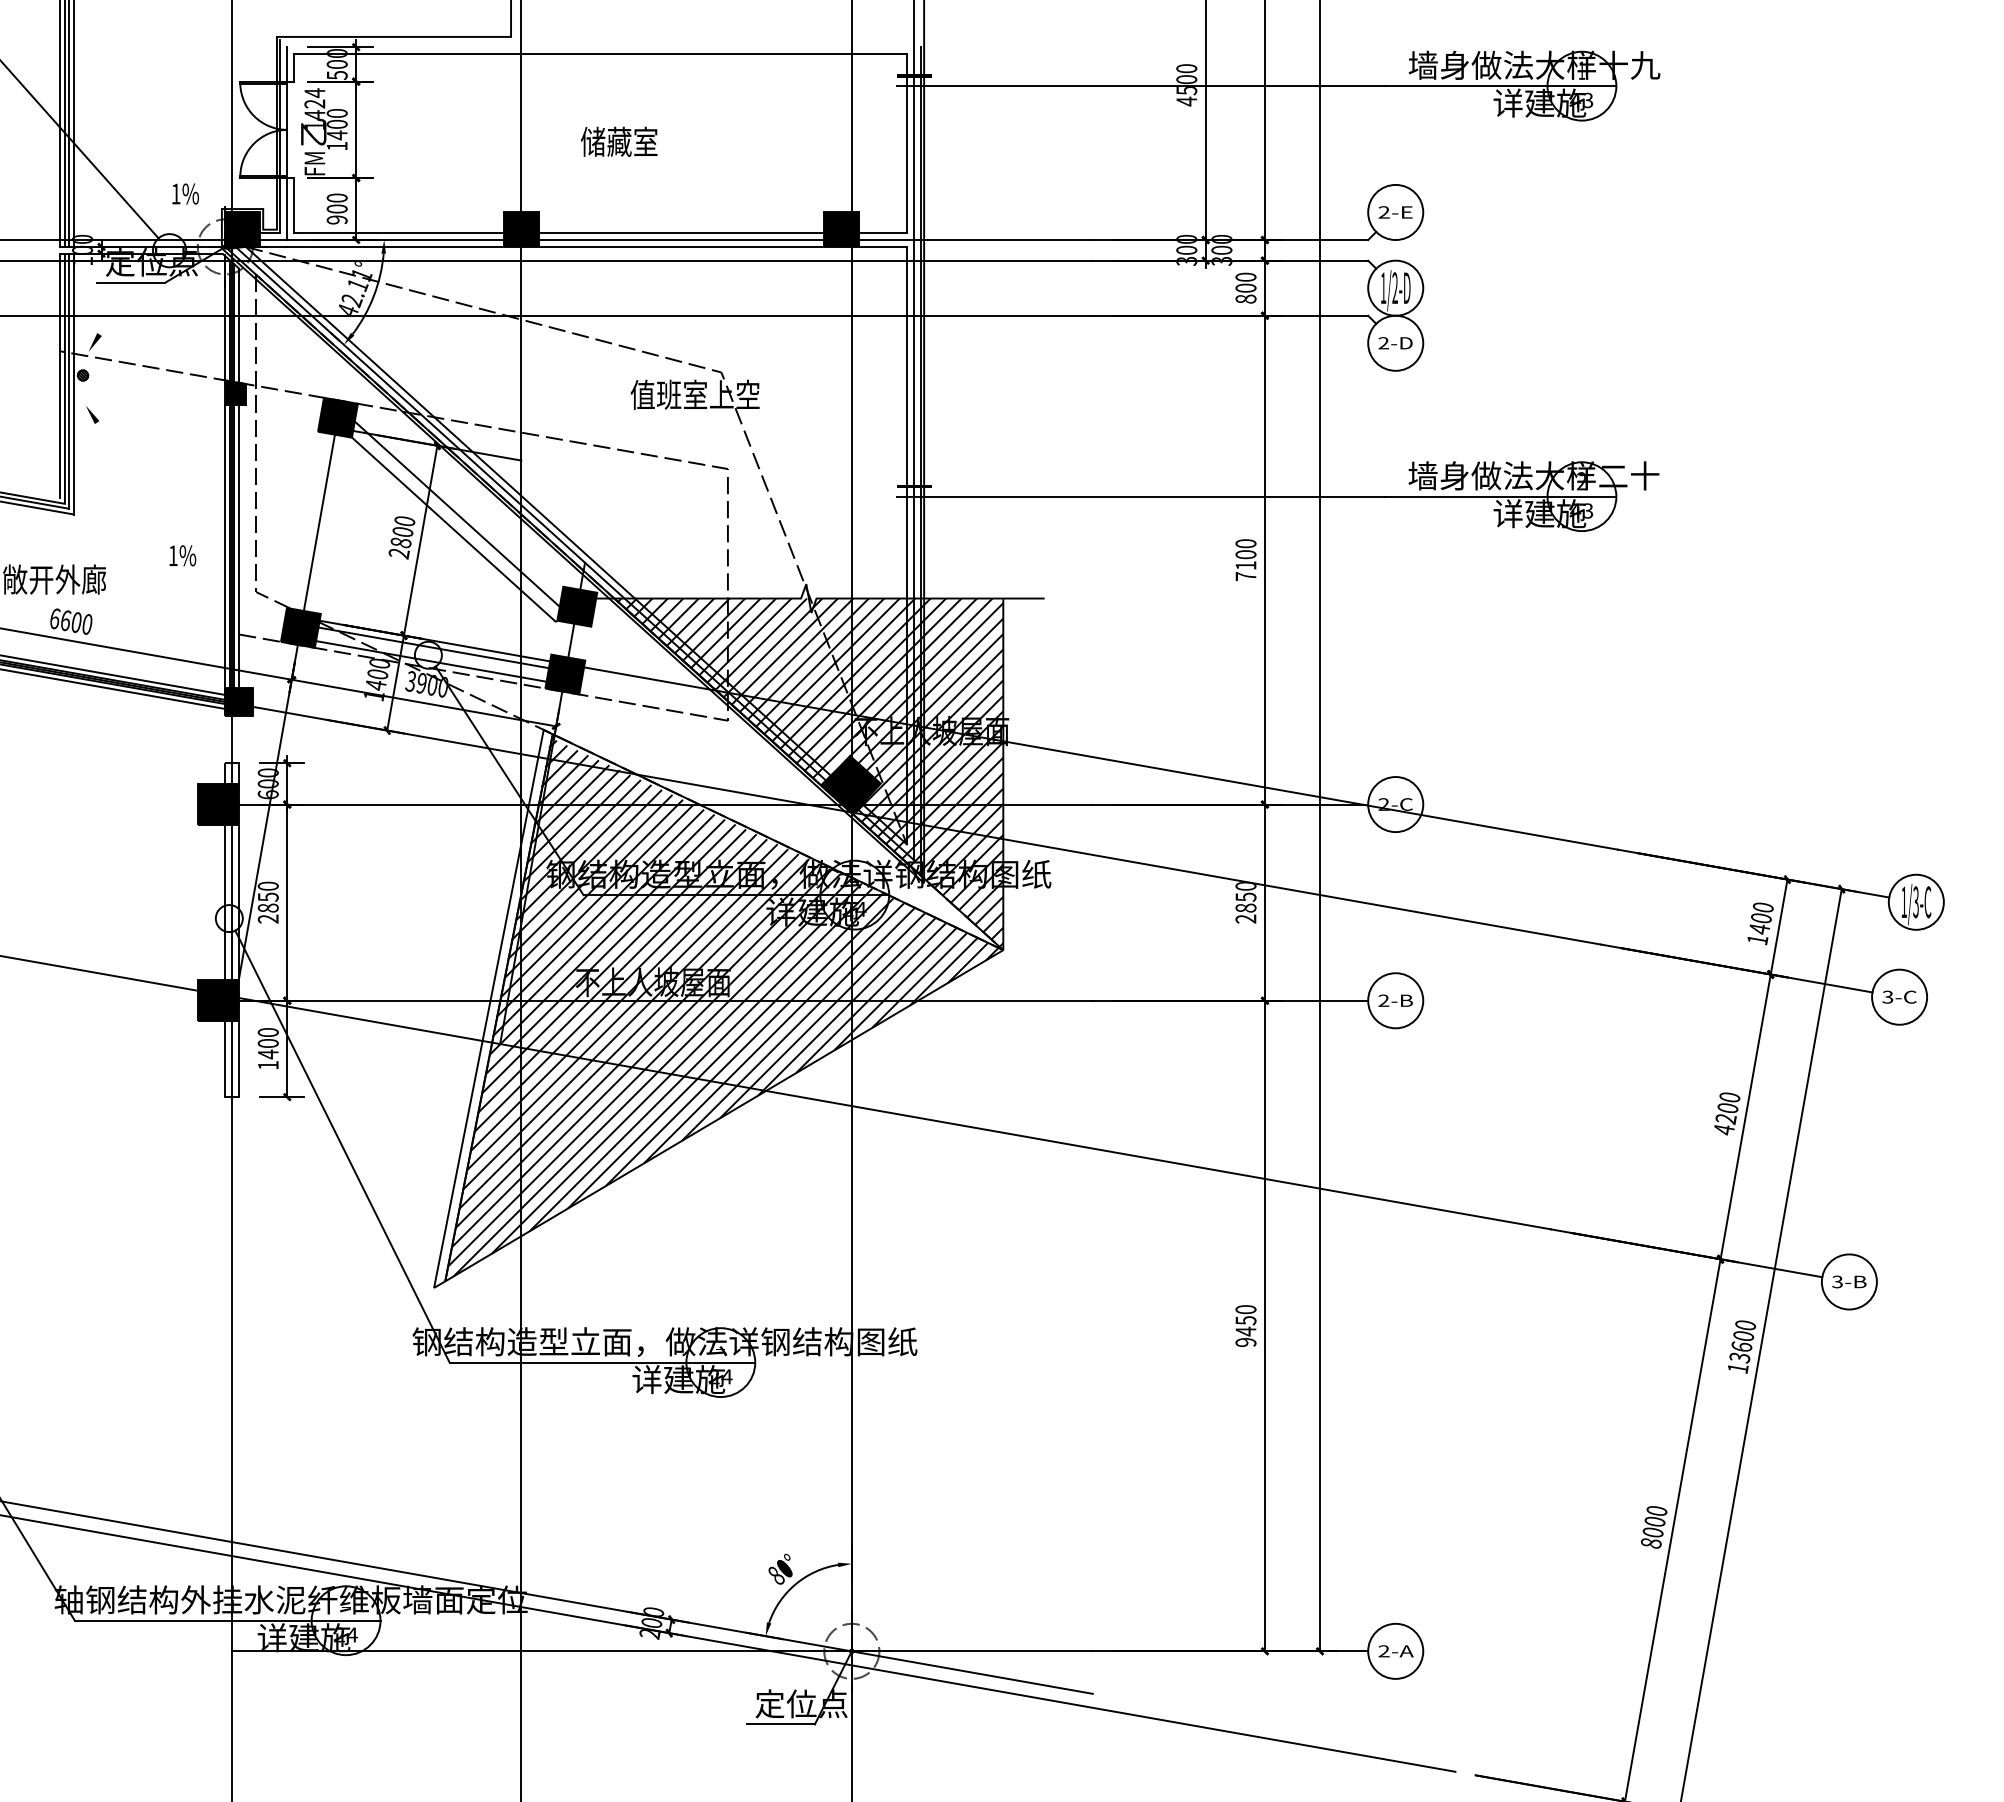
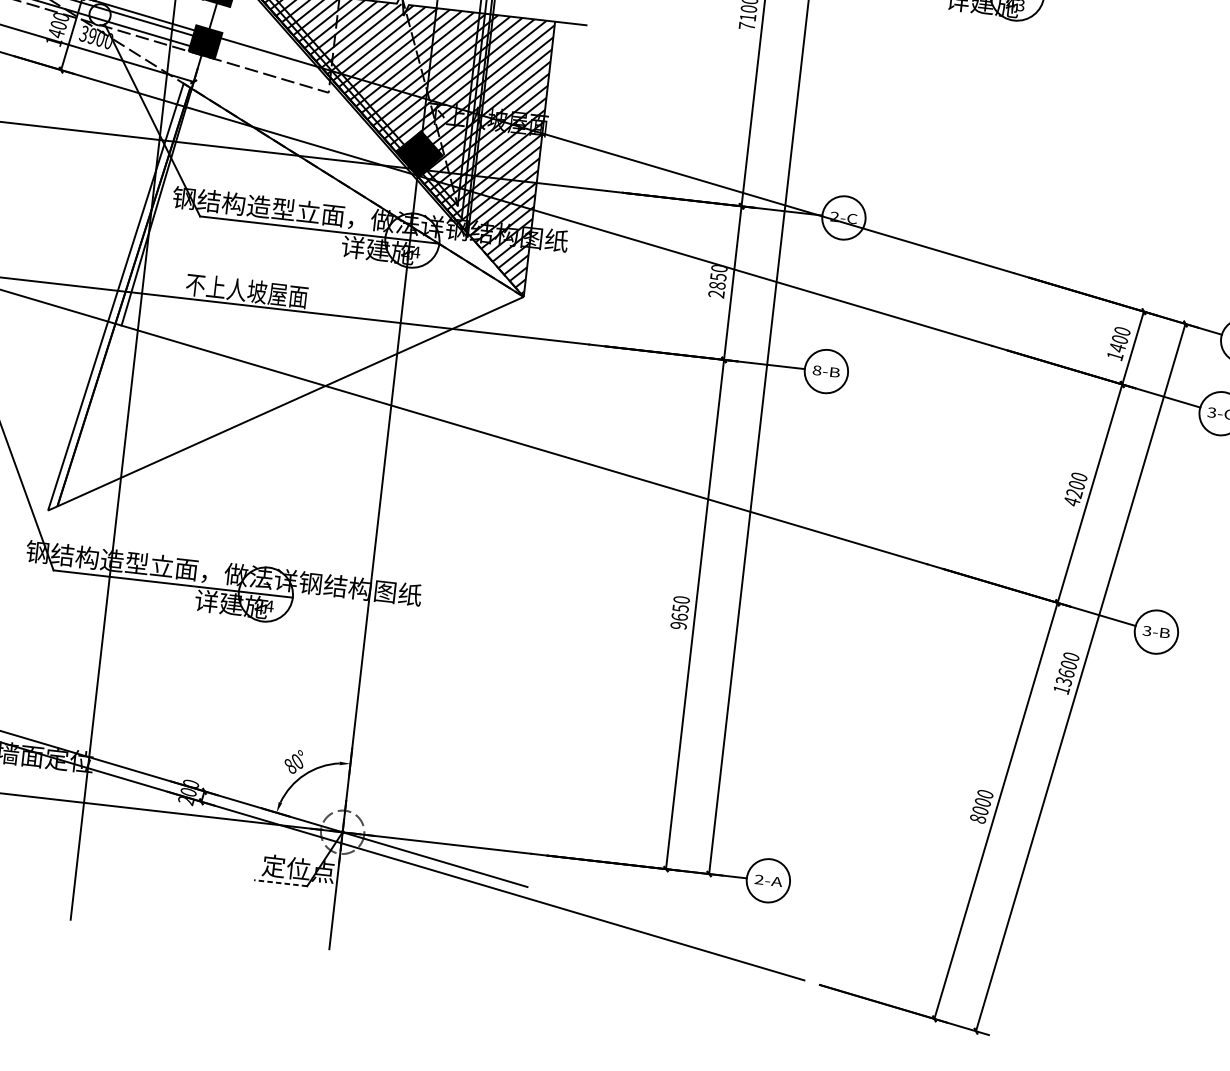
text: (1383, 1000) -> (816, 370), 2-B -> 8-B
hatch: (723, 1008) -> (299, 317), removed
text: (1245, 1331) -> (679, 617), 9450 -> 9650
line: (780, 1724) -> (280, 883), solid -> dashed

